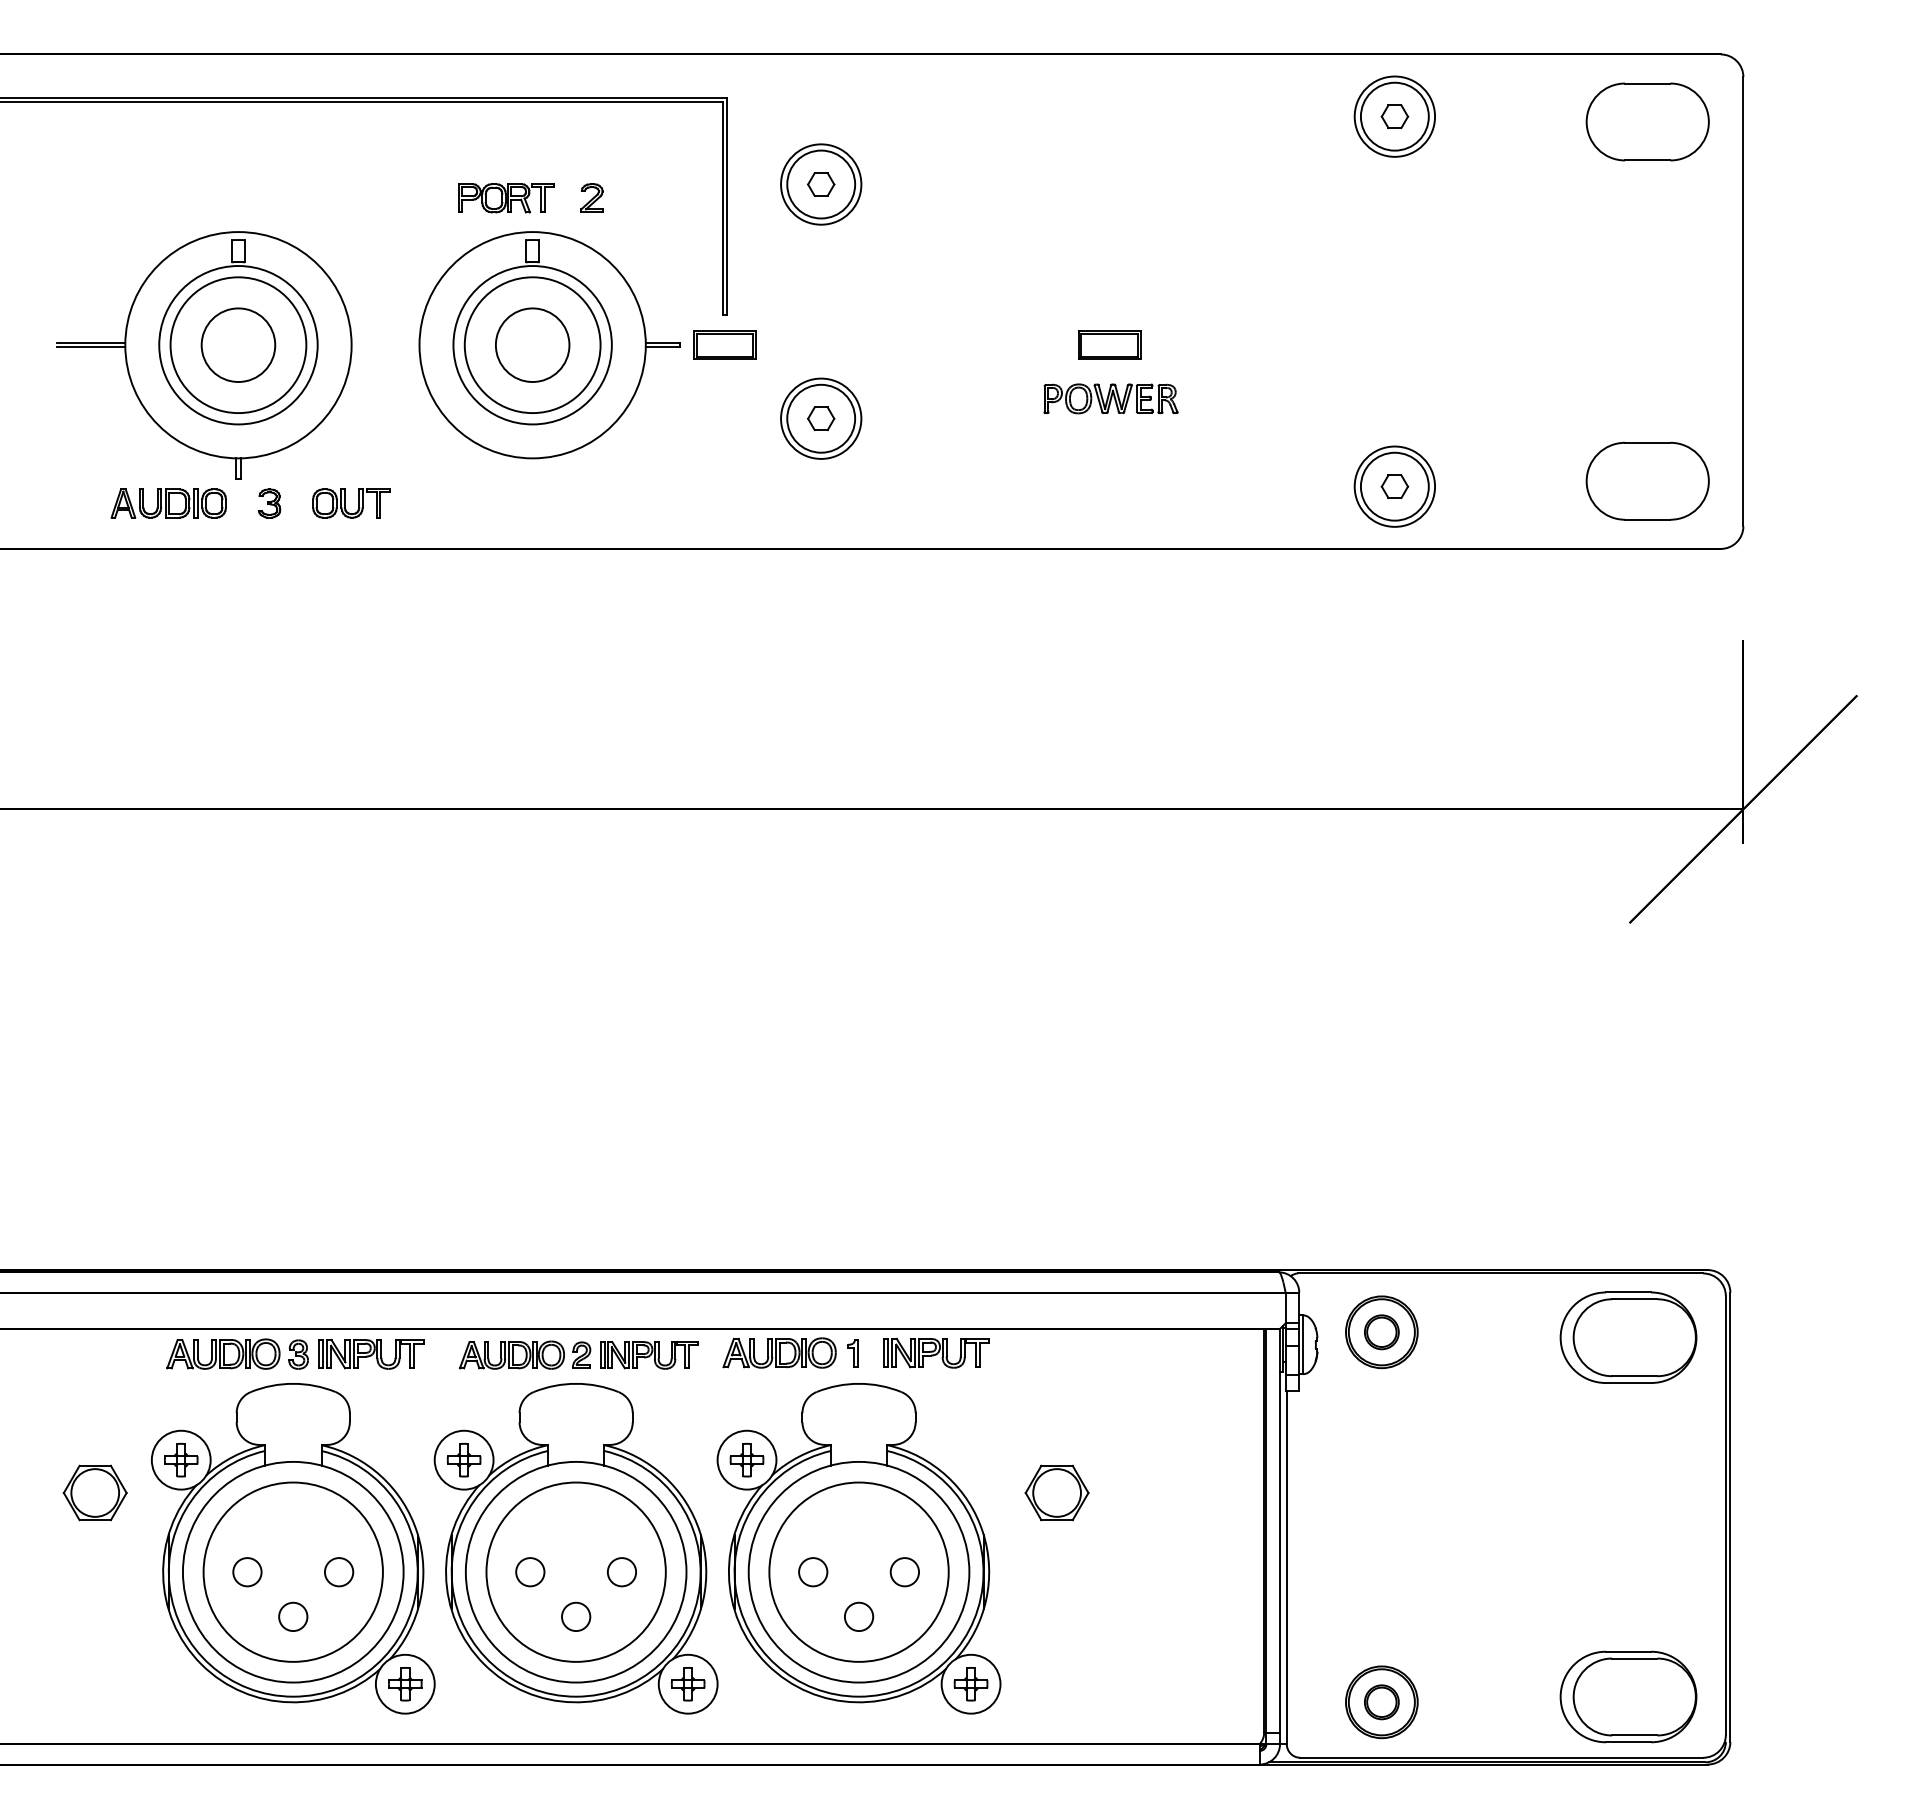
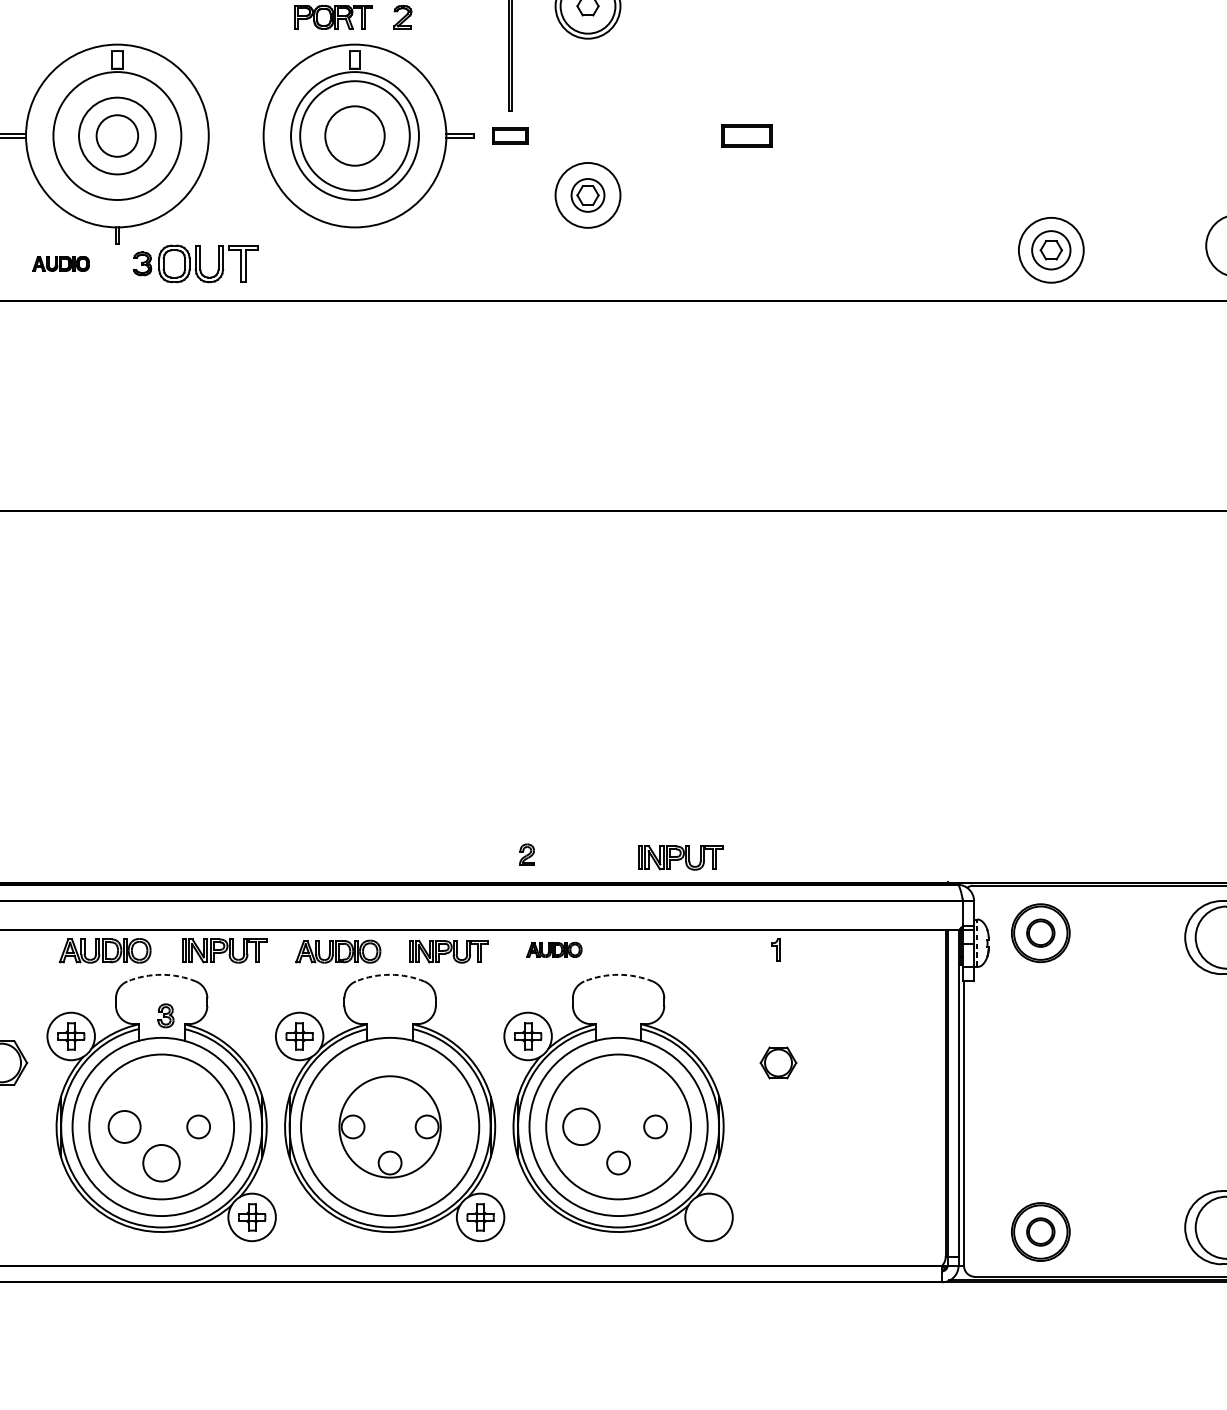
part: (724, 344) -> (509, 135), size x0.7
part: (1109, 344) -> (746, 135), moved
circle: (238, 345) -> (117, 136), size x0.7
circle: (238, 345) -> (117, 136), size x0.7
part: (1110, 398) -> (821, 179), removed
circle: (821, 418) -> (588, 195), size x0.6
circle: (1394, 486) -> (1051, 250), size x0.7
part: (168, 503) -> (60, 263), size x0.6
part: (351, 503) -> (208, 263), size x1.6
line: (1303, 1344) -> (977, 943), solid -> dashed
part: (779, 1352) -> (554, 949), size x0.6
part: (852, 1353) -> (775, 950), moved
part: (936, 1353) -> (681, 858), moved
part: (298, 1354) -> (165, 1015), moved
part: (581, 1354) -> (526, 854), moved
arc: (293, 1383) -> (161, 974), solid -> dashed
arc: (576, 1383) -> (390, 974), solid -> dashed
arc: (859, 1383) -> (618, 974), solid -> dashed
part: (1056, 1492) -> (778, 1062), size x0.7
circle: (575, 1571) -> (389, 1126), size x0.7
circle: (247, 1572) -> (124, 1127), size x1.4
circle: (813, 1572) -> (581, 1127), size x1.6
circle: (293, 1616) -> (161, 1162), size x1.6
part: (970, 1684) -> (708, 1217), removed

